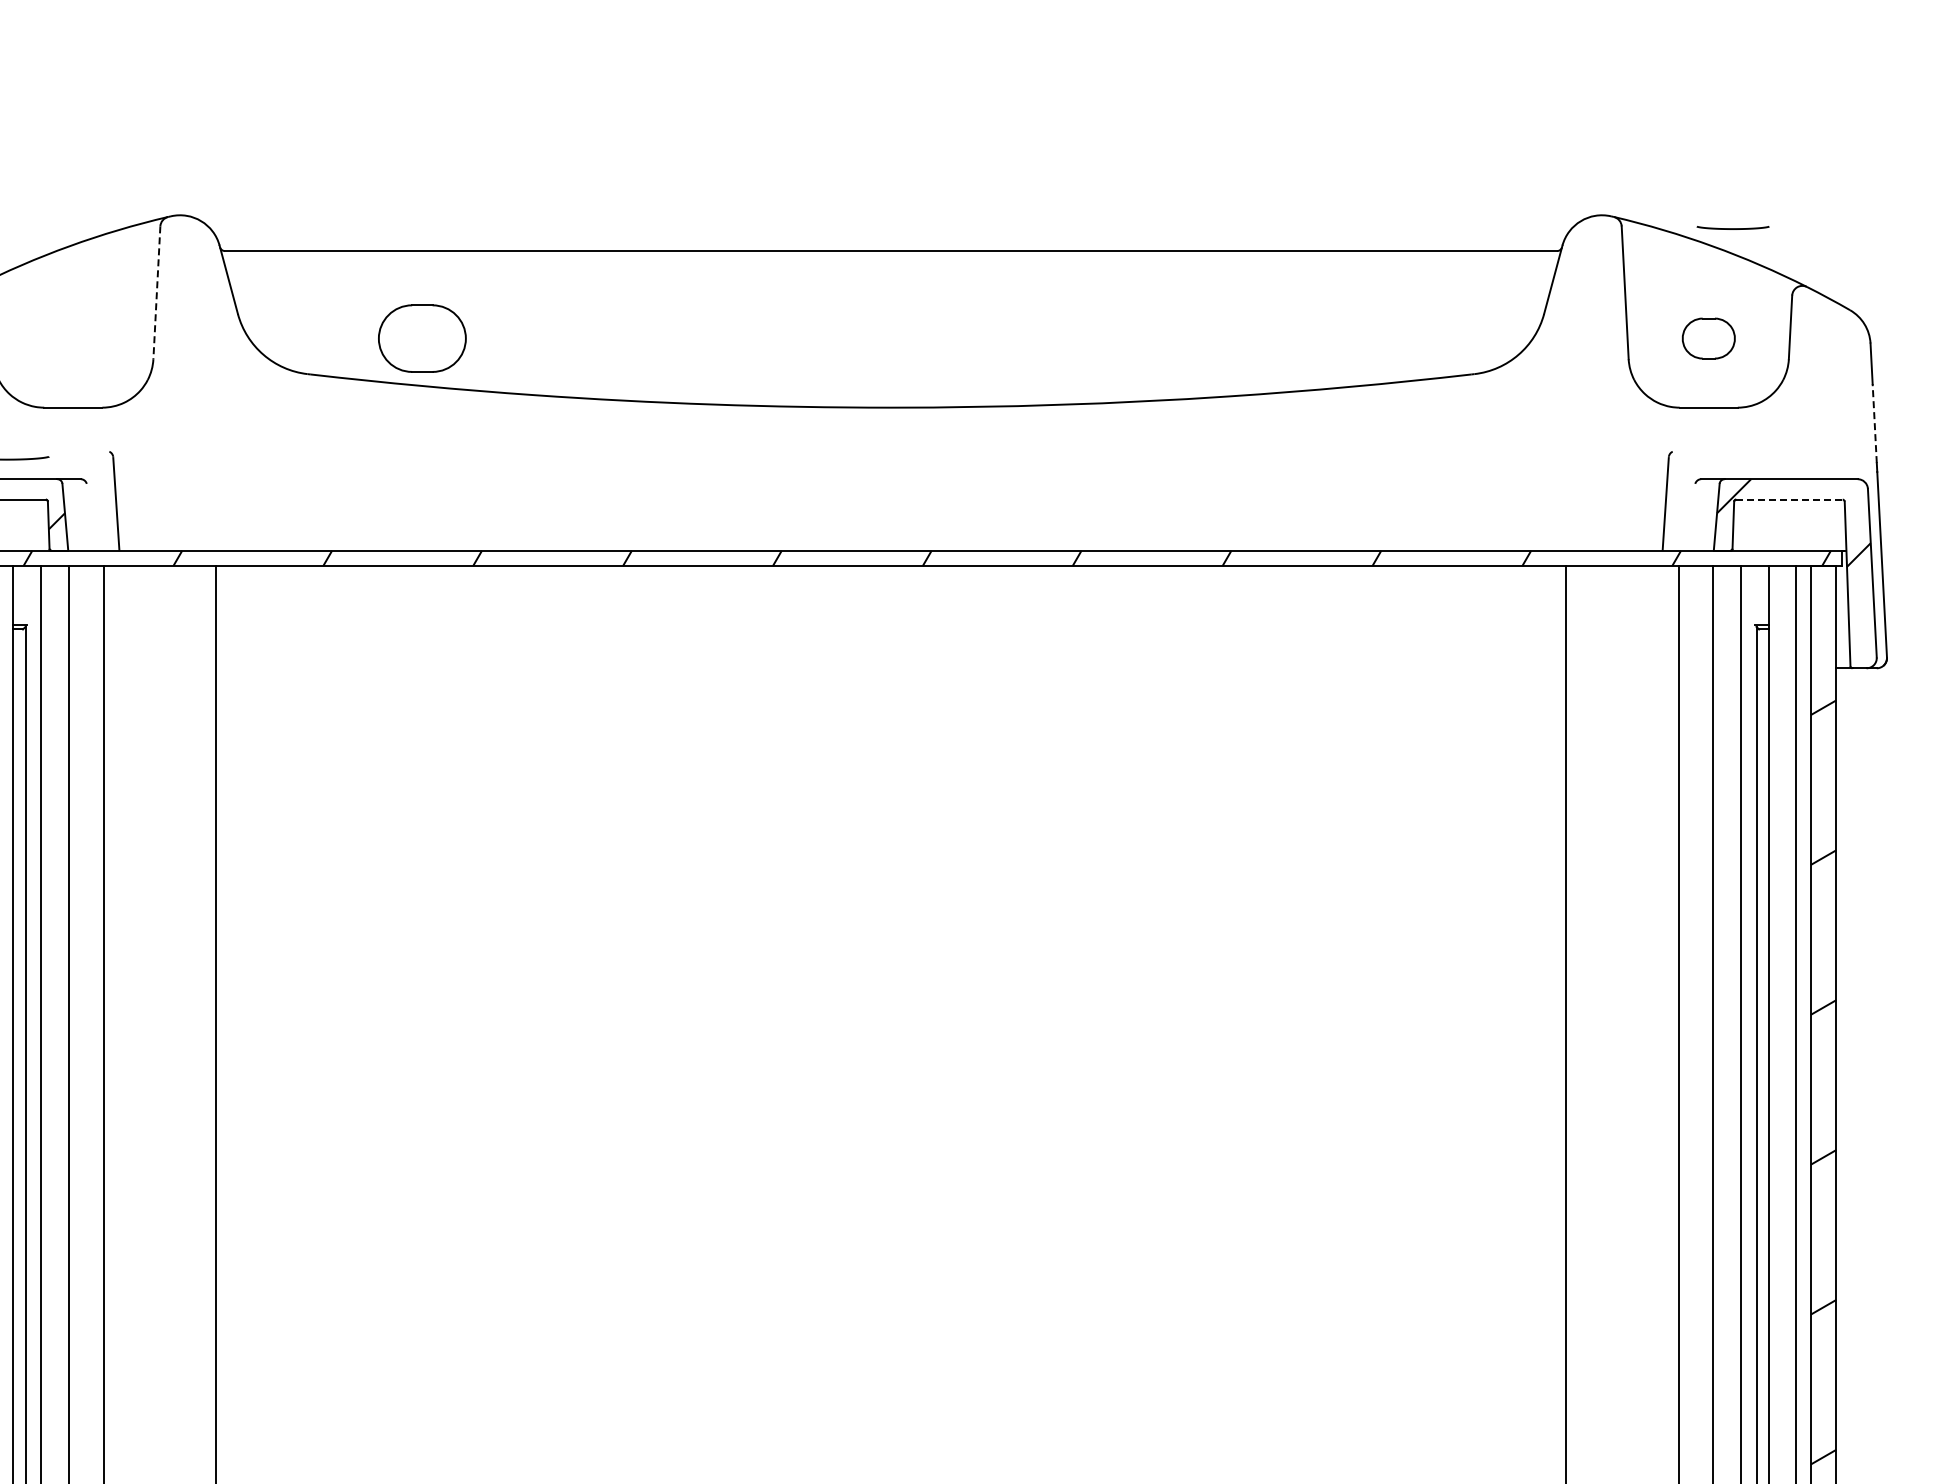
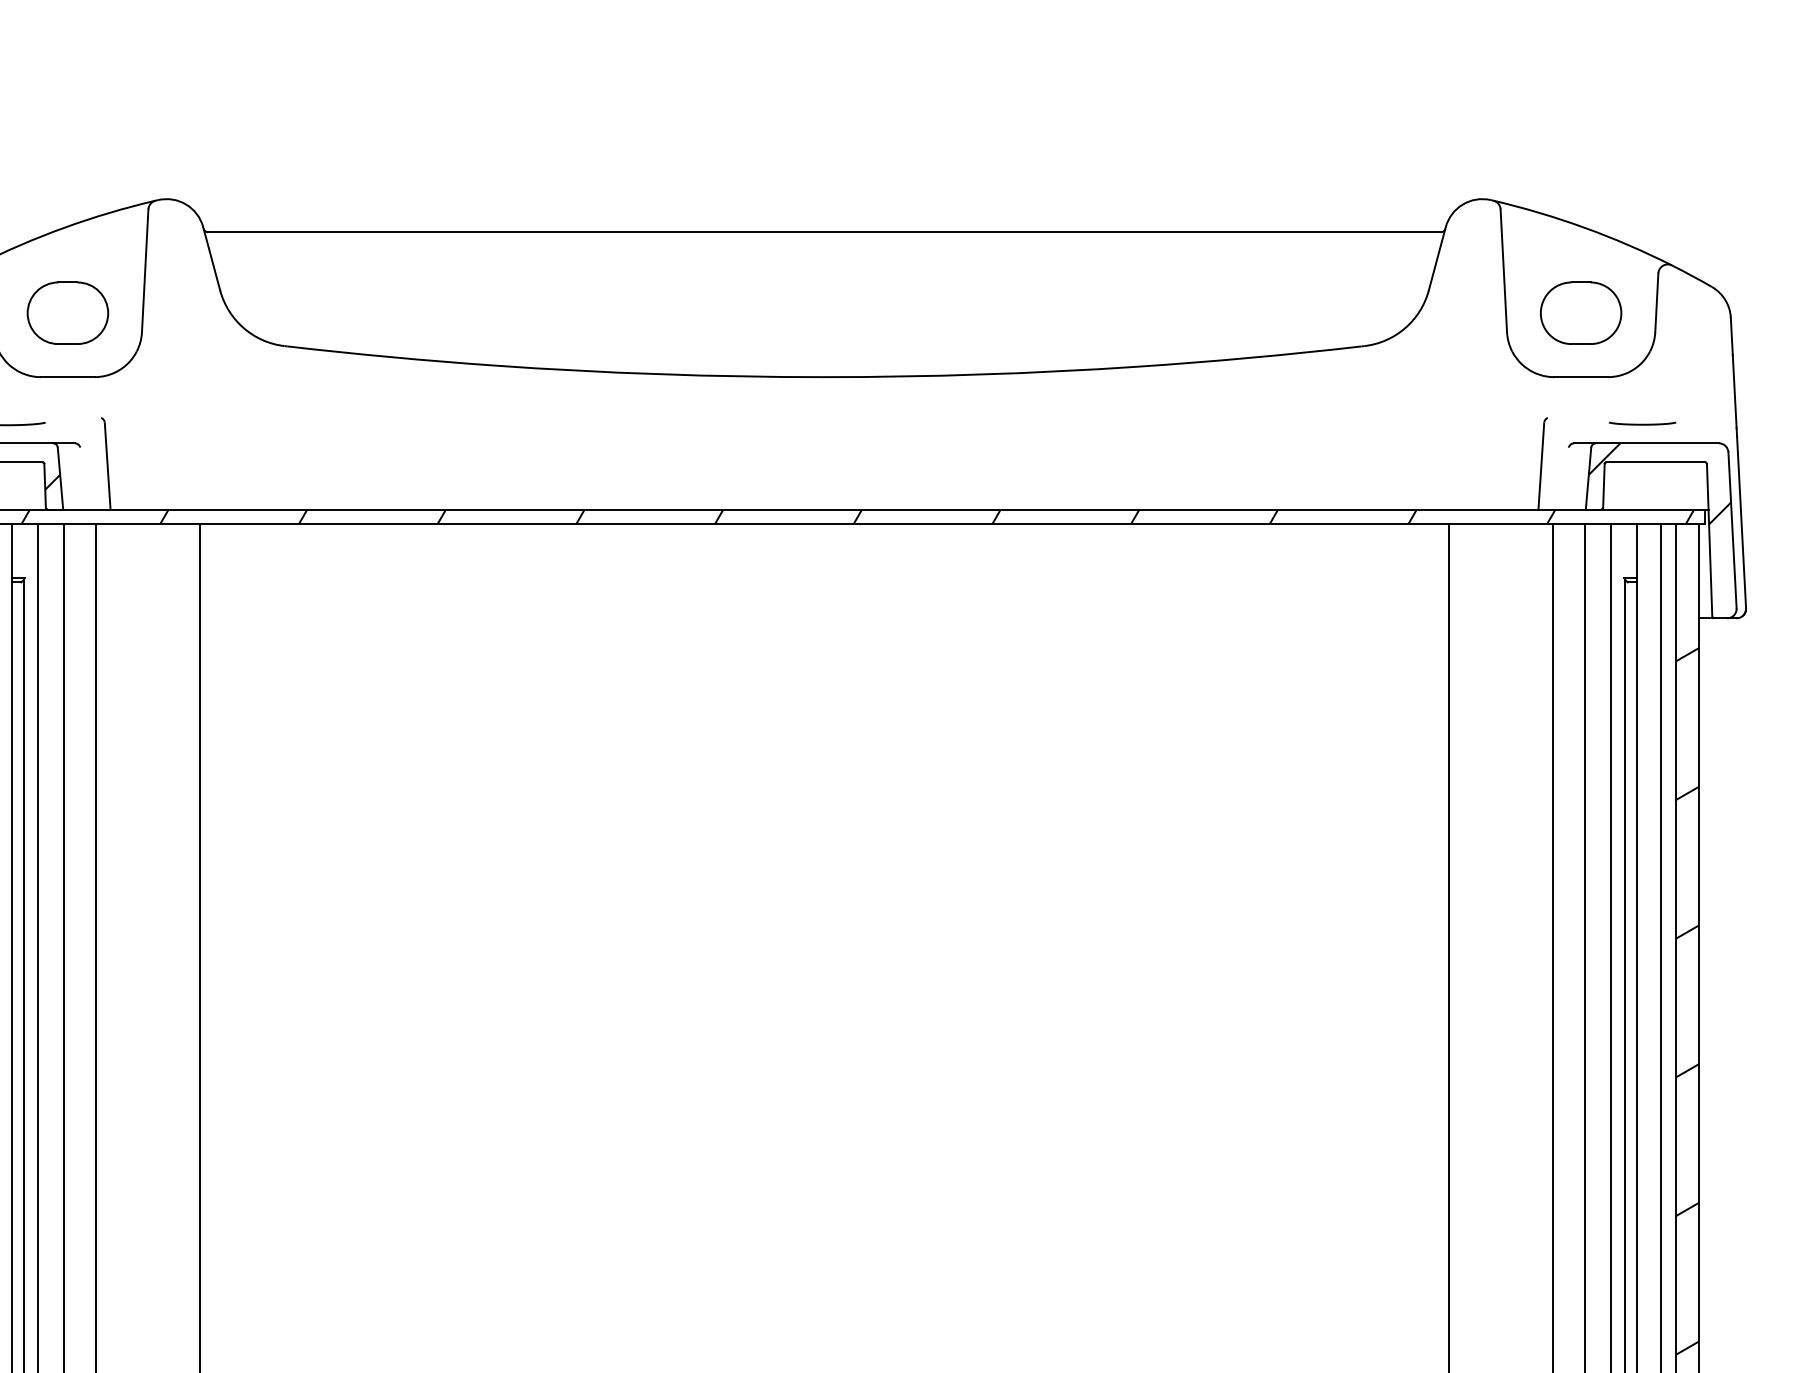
curve: (1732, 228) -> (1641, 424), moved
line: (156, 292) -> (144, 270), dashed -> solid
part: (422, 338) -> (68, 313), moved
part: (1708, 338) -> (1580, 313), size x1.67
line: (1874, 423) -> (1734, 391), dashed -> solid
line: (1789, 499) -> (1655, 462), dashed -> solid

